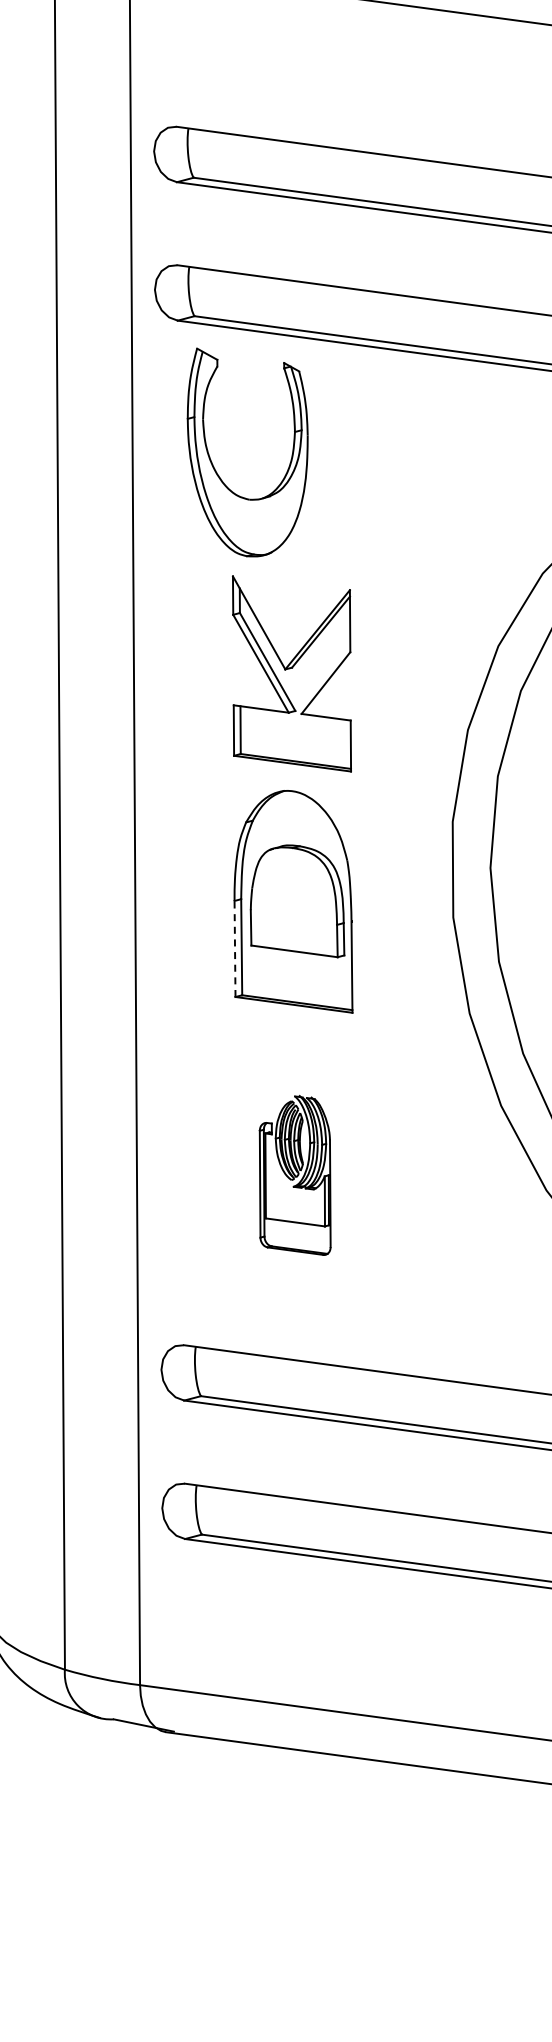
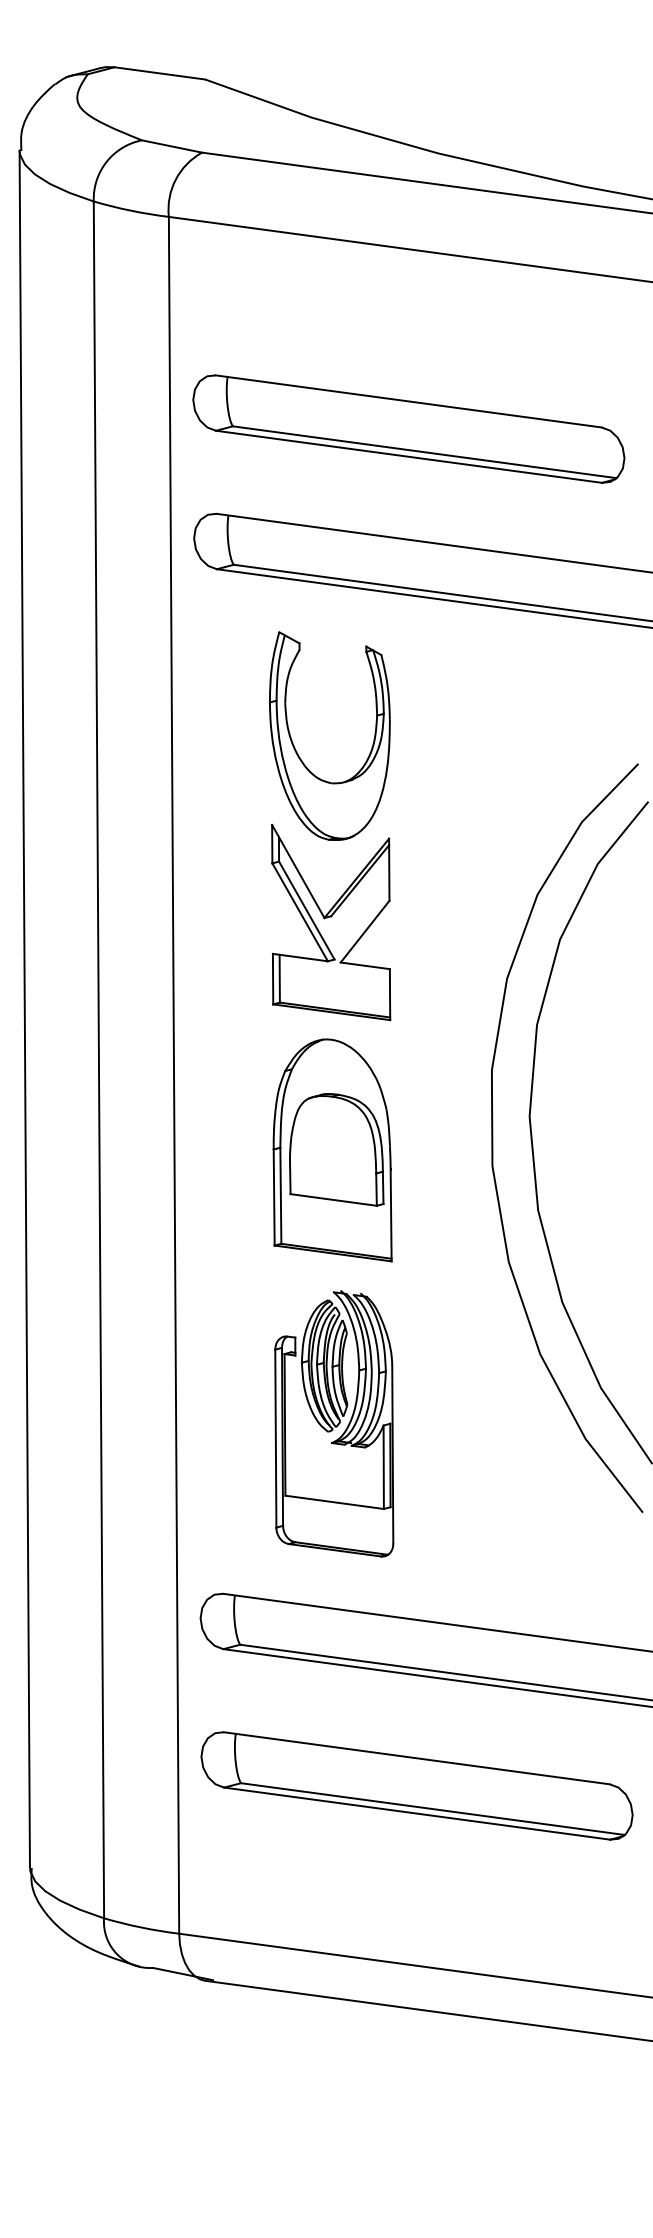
part: (213, 463) -> (295, 747), moved
line: (235, 948) -> (274, 1197), dashed -> solid
part: (295, 1174) -> (334, 1423), size x1.67

